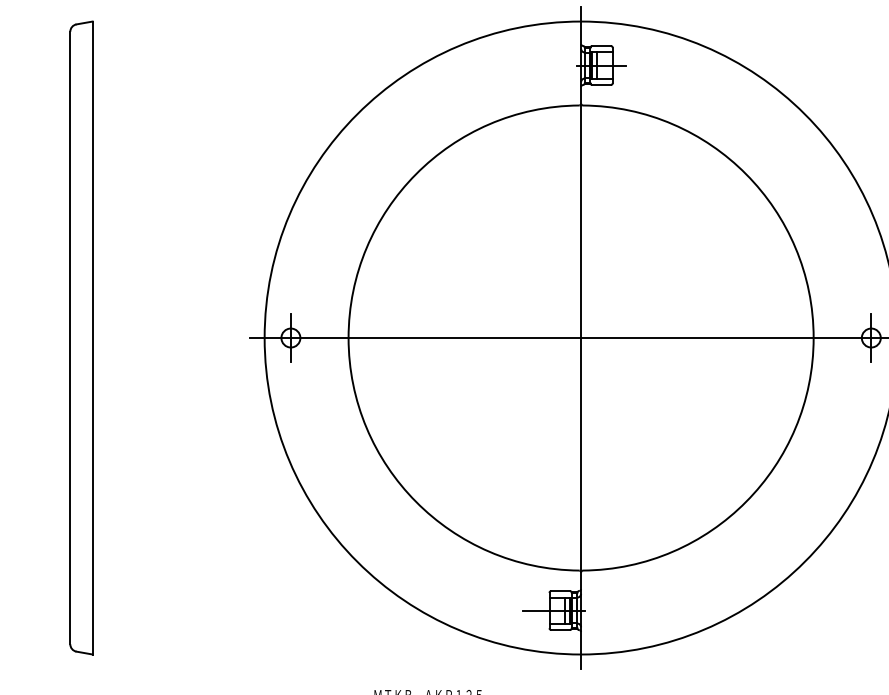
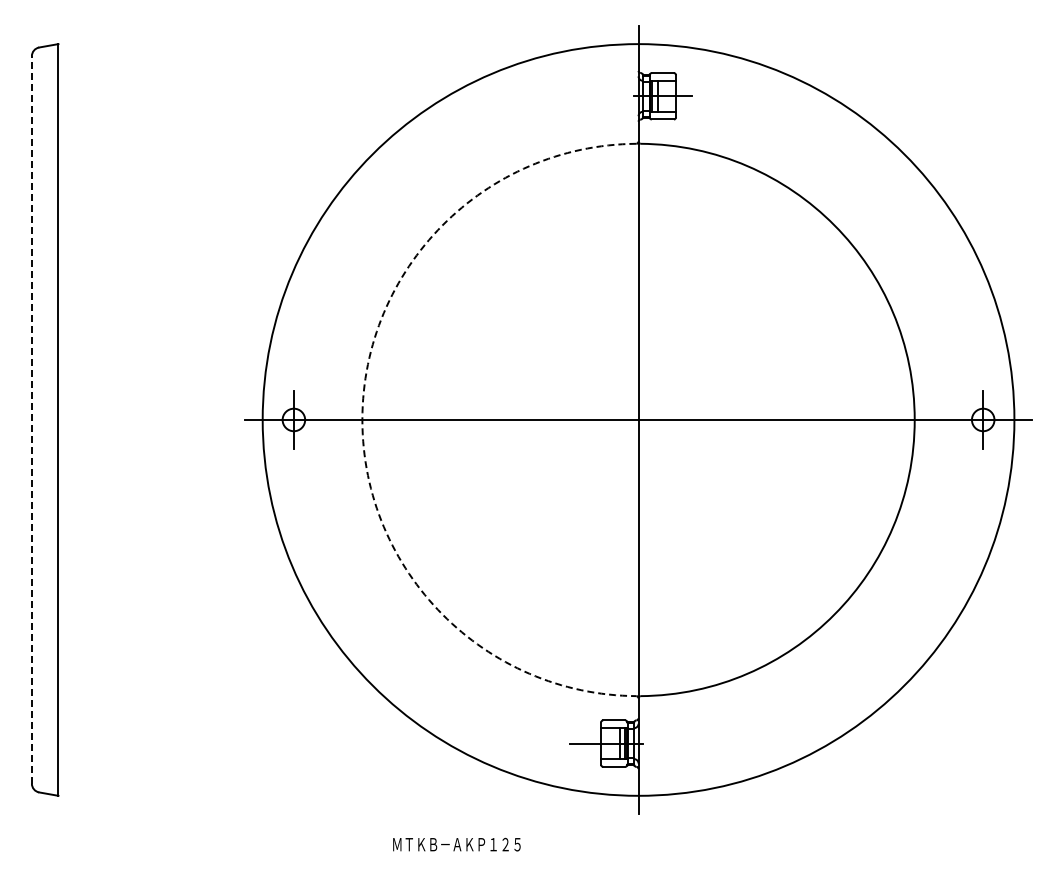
line: (69, 337) -> (31, 419), solid -> dashed
arc: (348, 337) -> (362, 419), solid -> dashed

